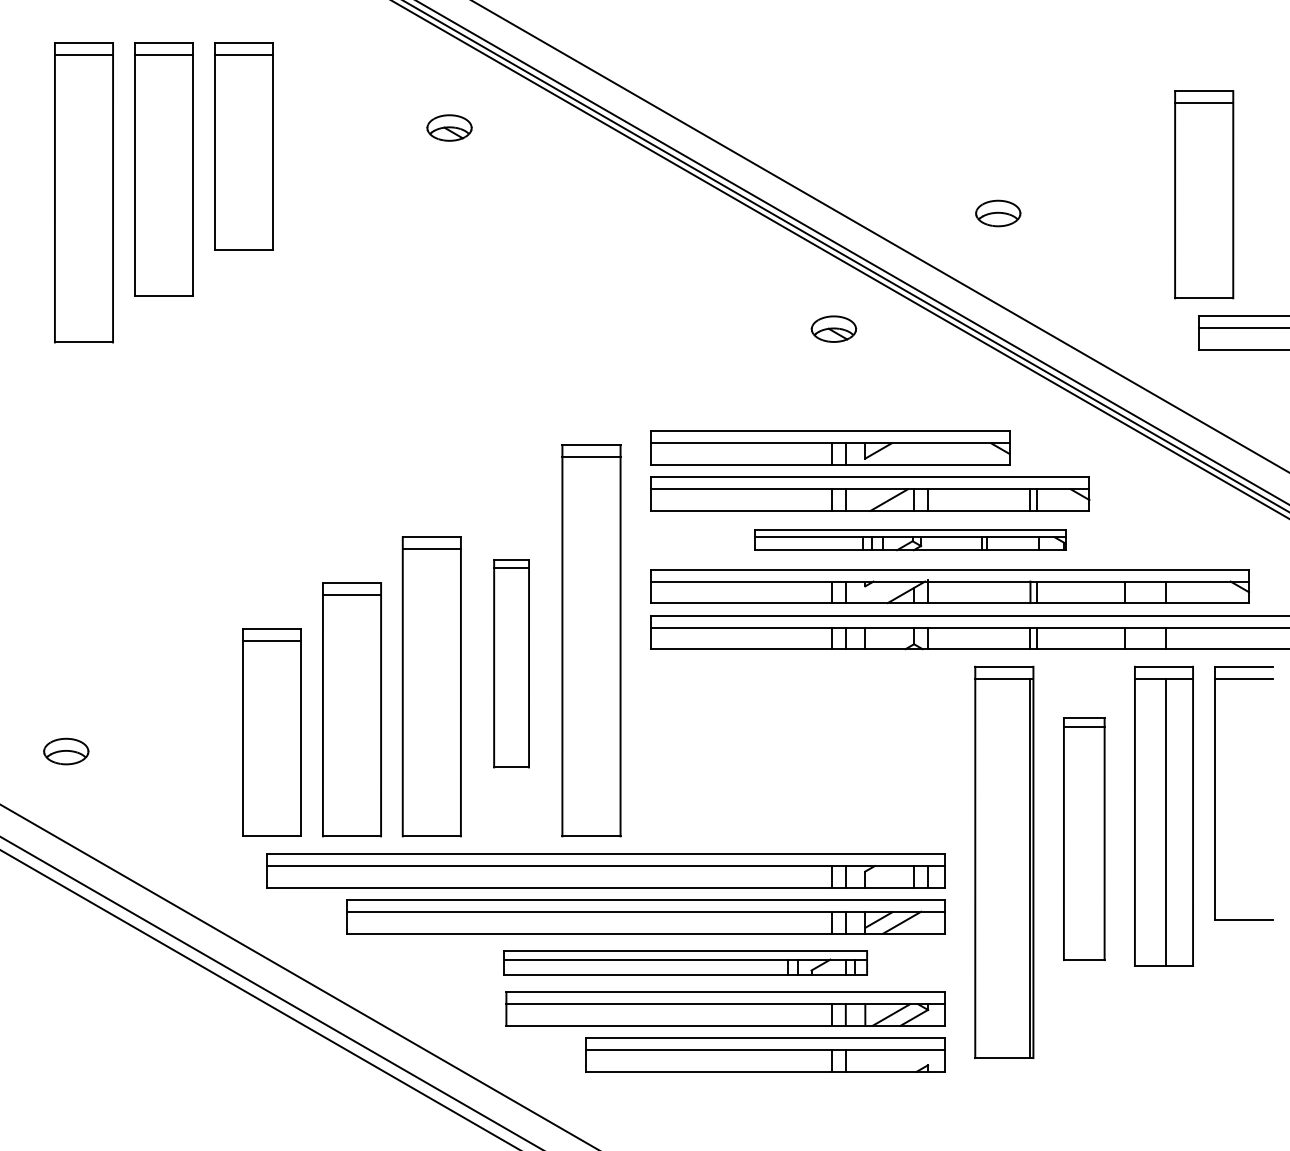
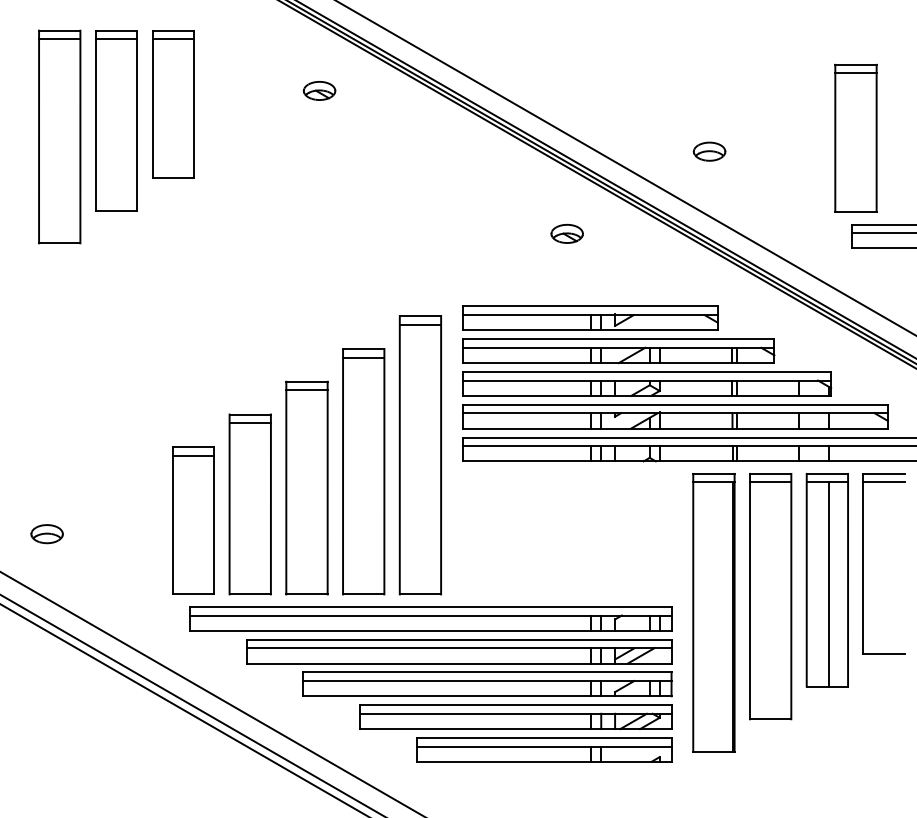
part: (833, 328) -> (566, 233), moved
part: (910, 539) -> (647, 383), size x1.67
part: (511, 663) -> (363, 471), size x1.67
part: (1084, 838) -> (770, 595), size x1.43
part: (685, 962) -> (487, 684), size x1.43

